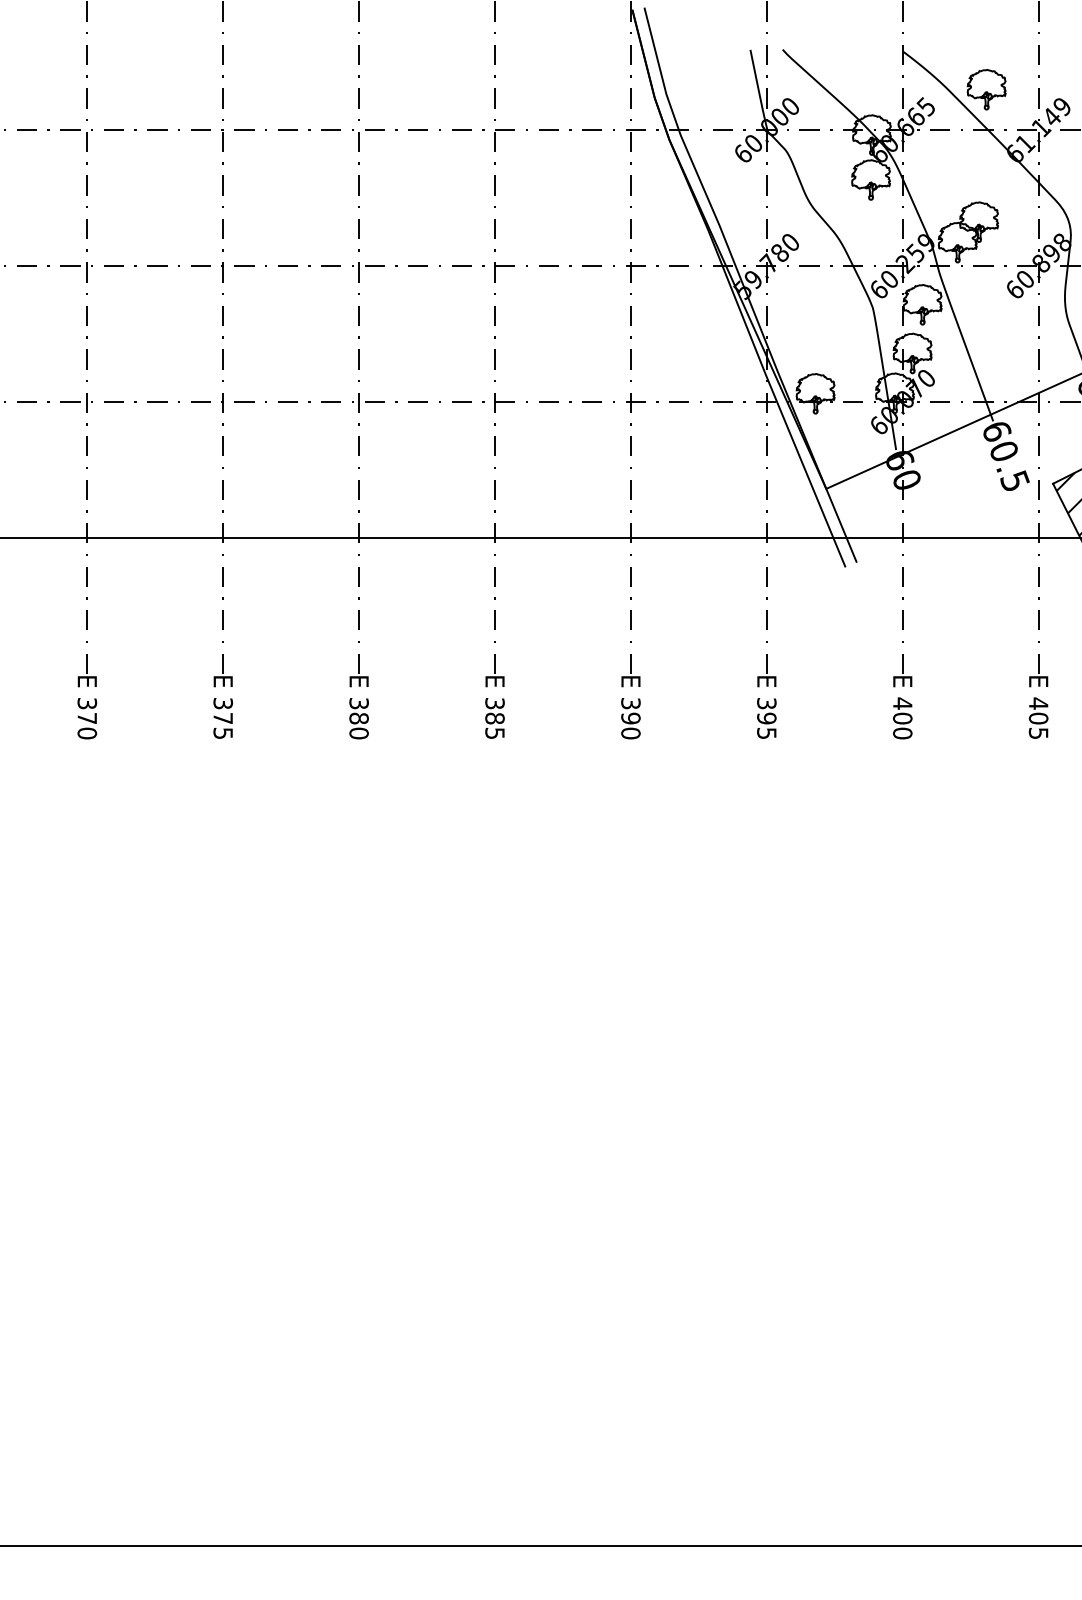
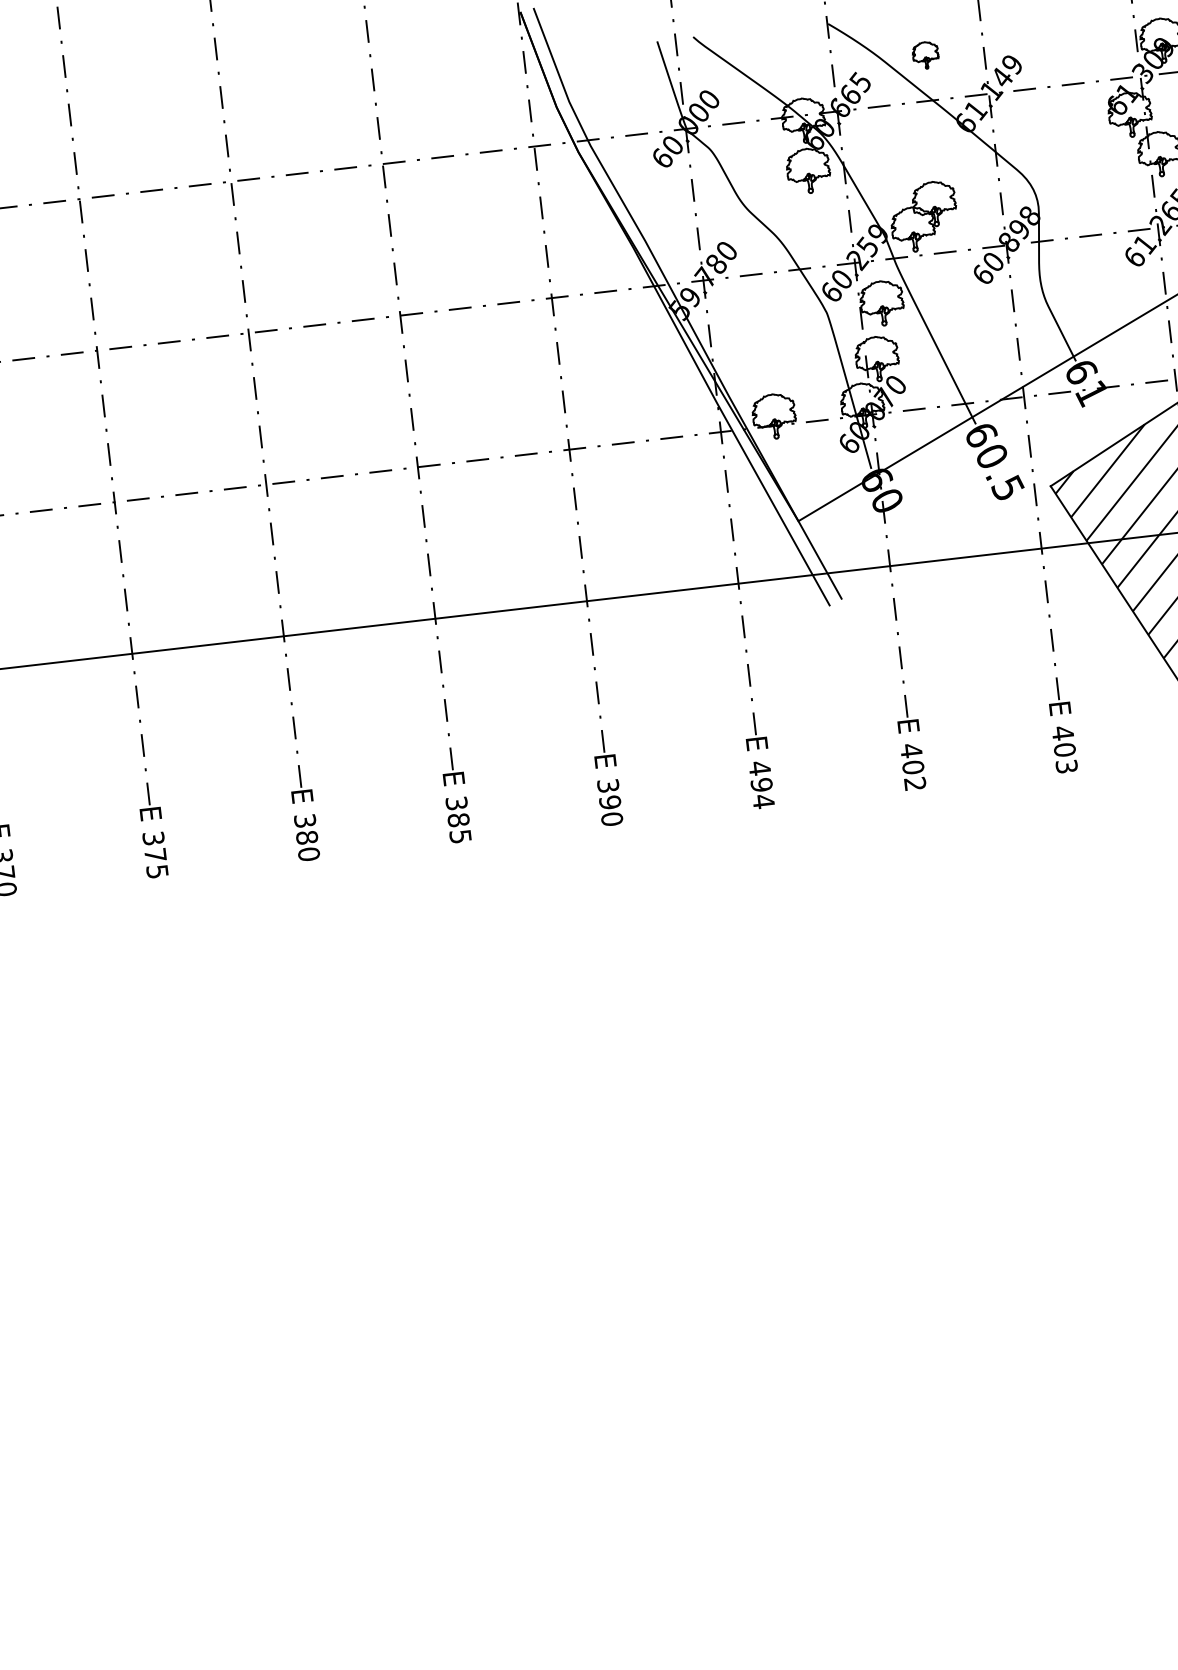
part: (986, 89) -> (925, 55), size x0.6
text: (766, 718) -> (761, 784), 395 -> 494
text: (902, 733) -> (915, 784), 400 -> 402
text: (1038, 733) -> (1066, 766), 405 -> 403

